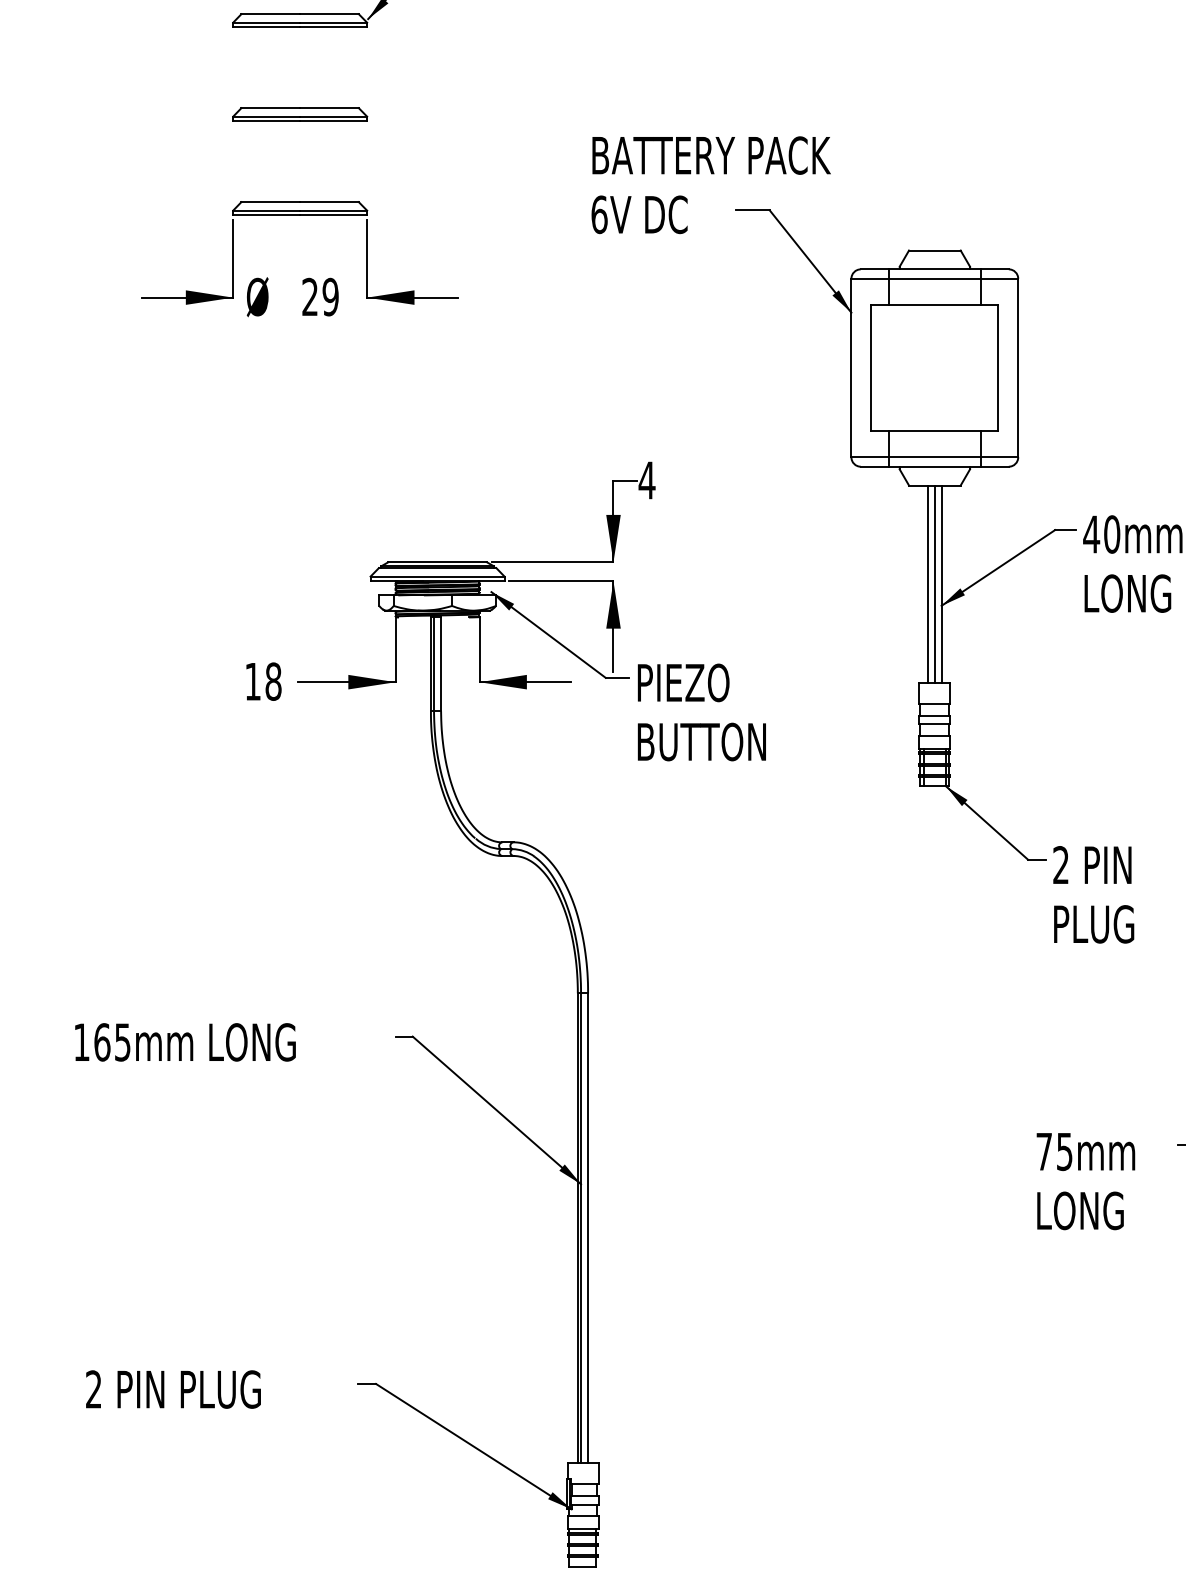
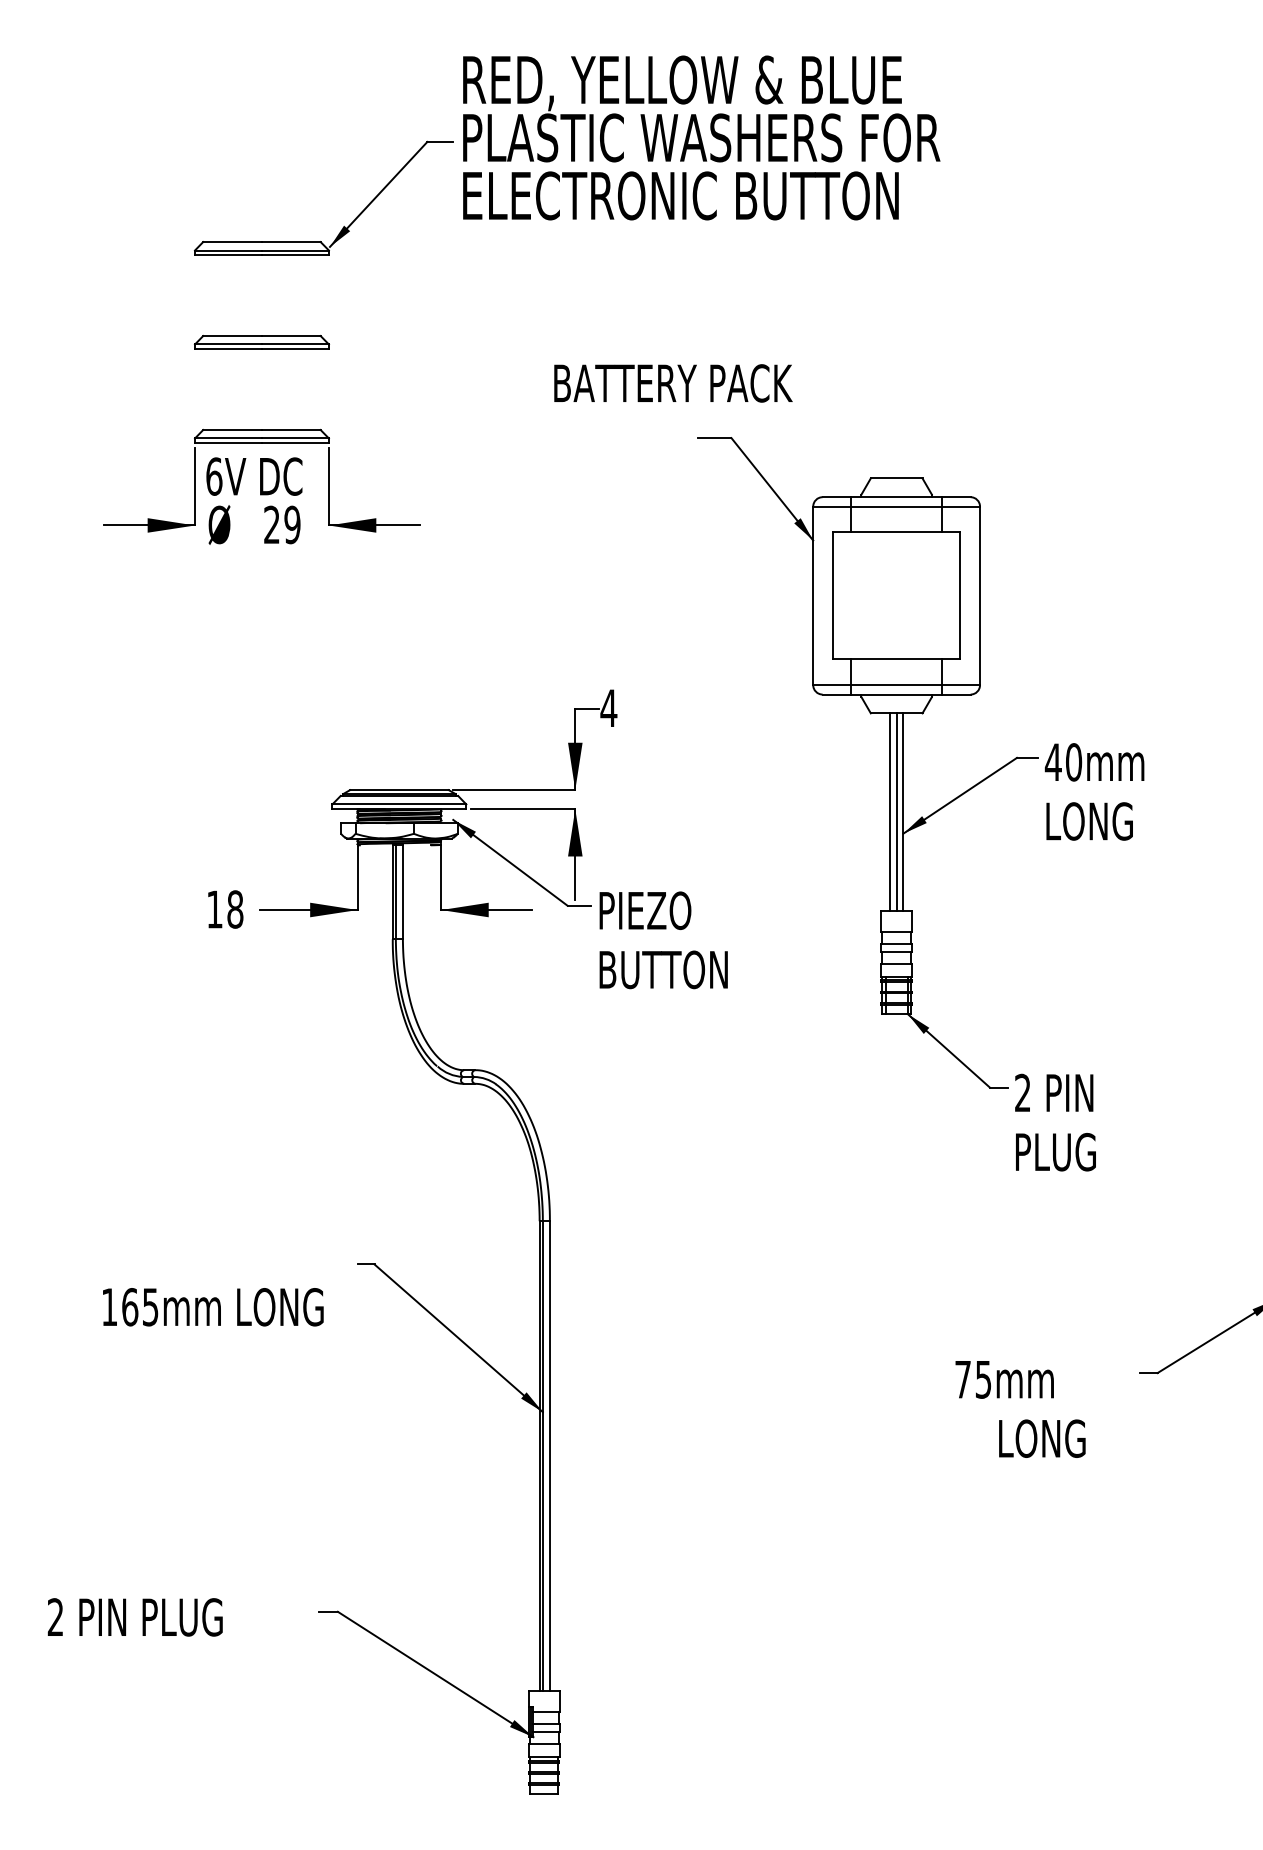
text: (639, 214) -> (254, 476), moved
text: (185, 1042) -> (213, 1307), moved
text: (1085, 1151) -> (1004, 1379), moved

